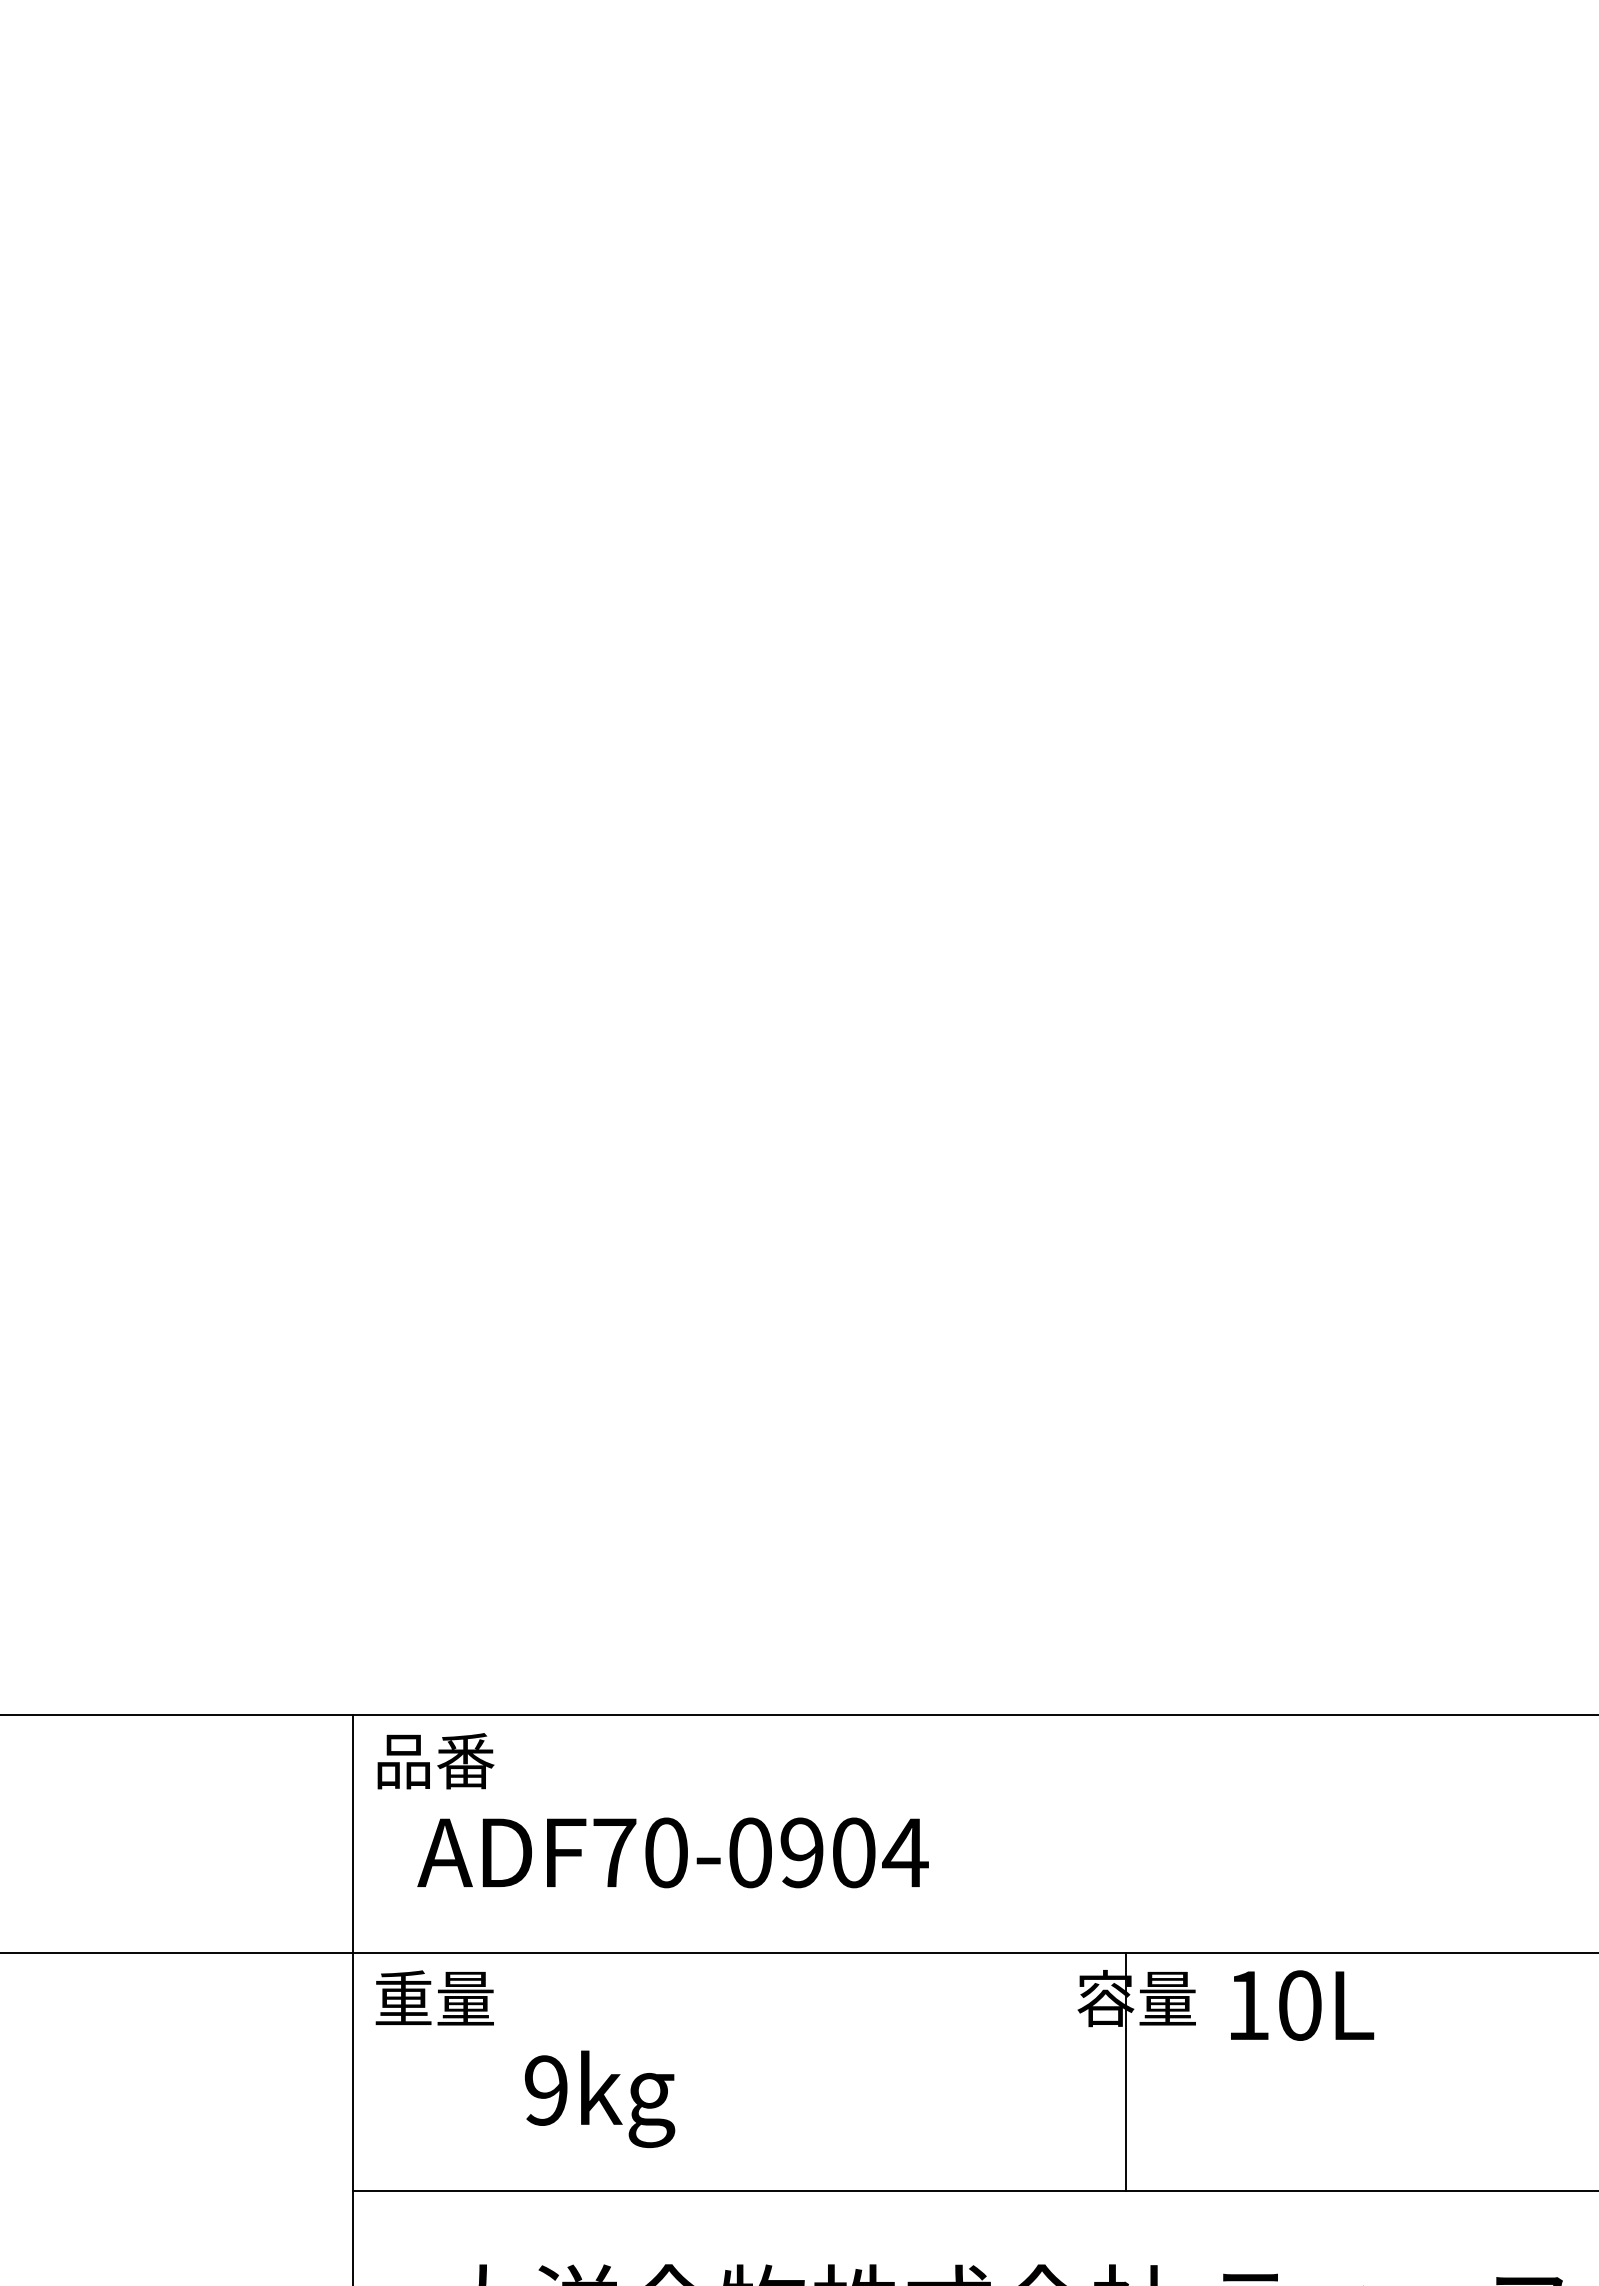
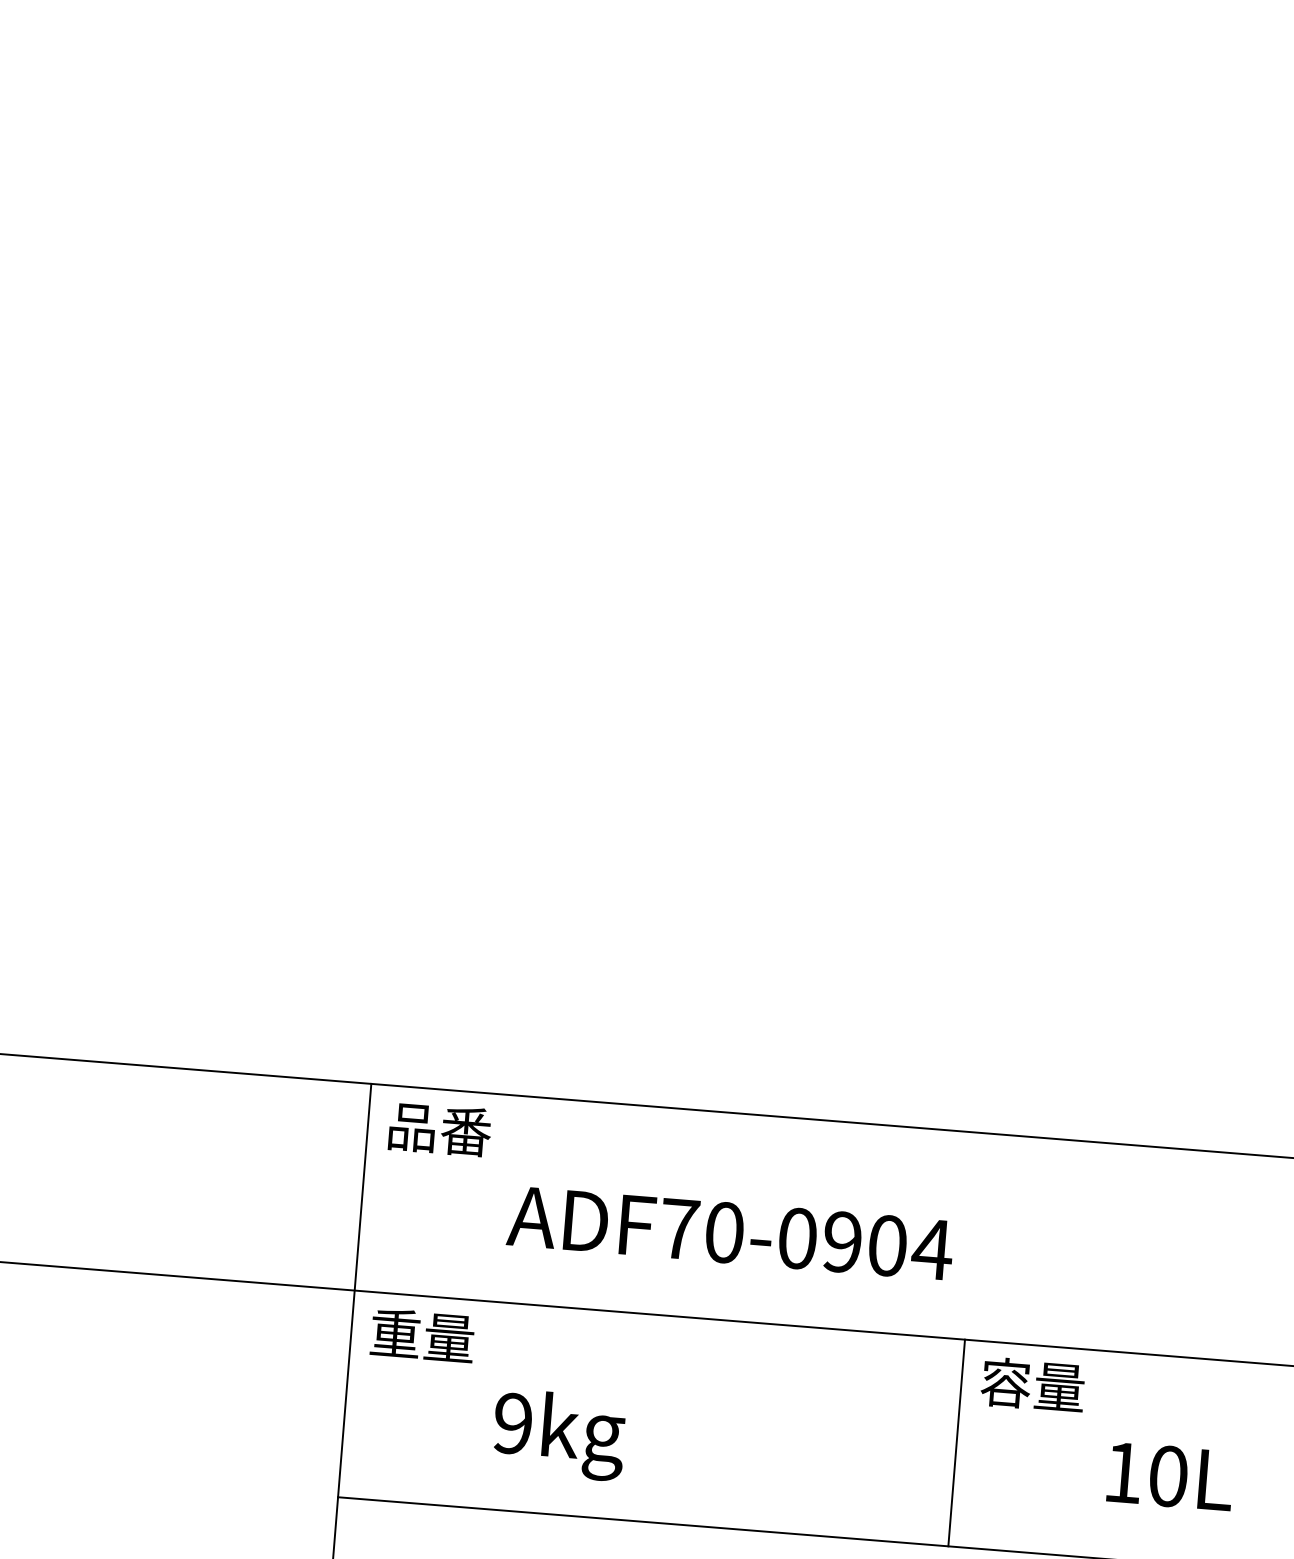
text: (672, 1852) -> (729, 1232), moved
text: (1302, 2005) -> (1170, 1476), moved
line: (1125, 2071) -> (956, 1442), moved

